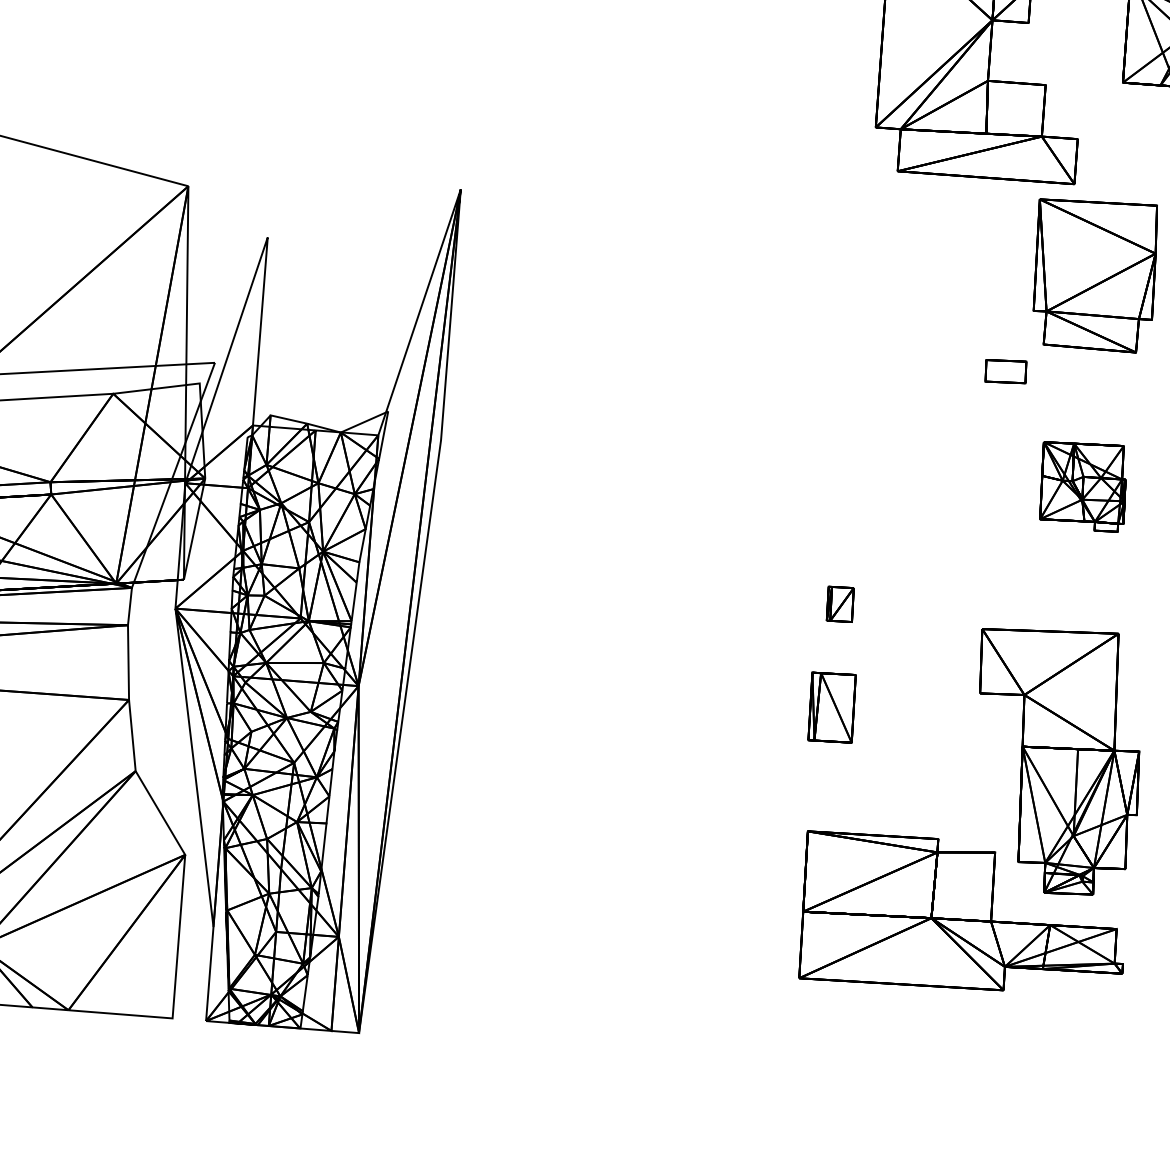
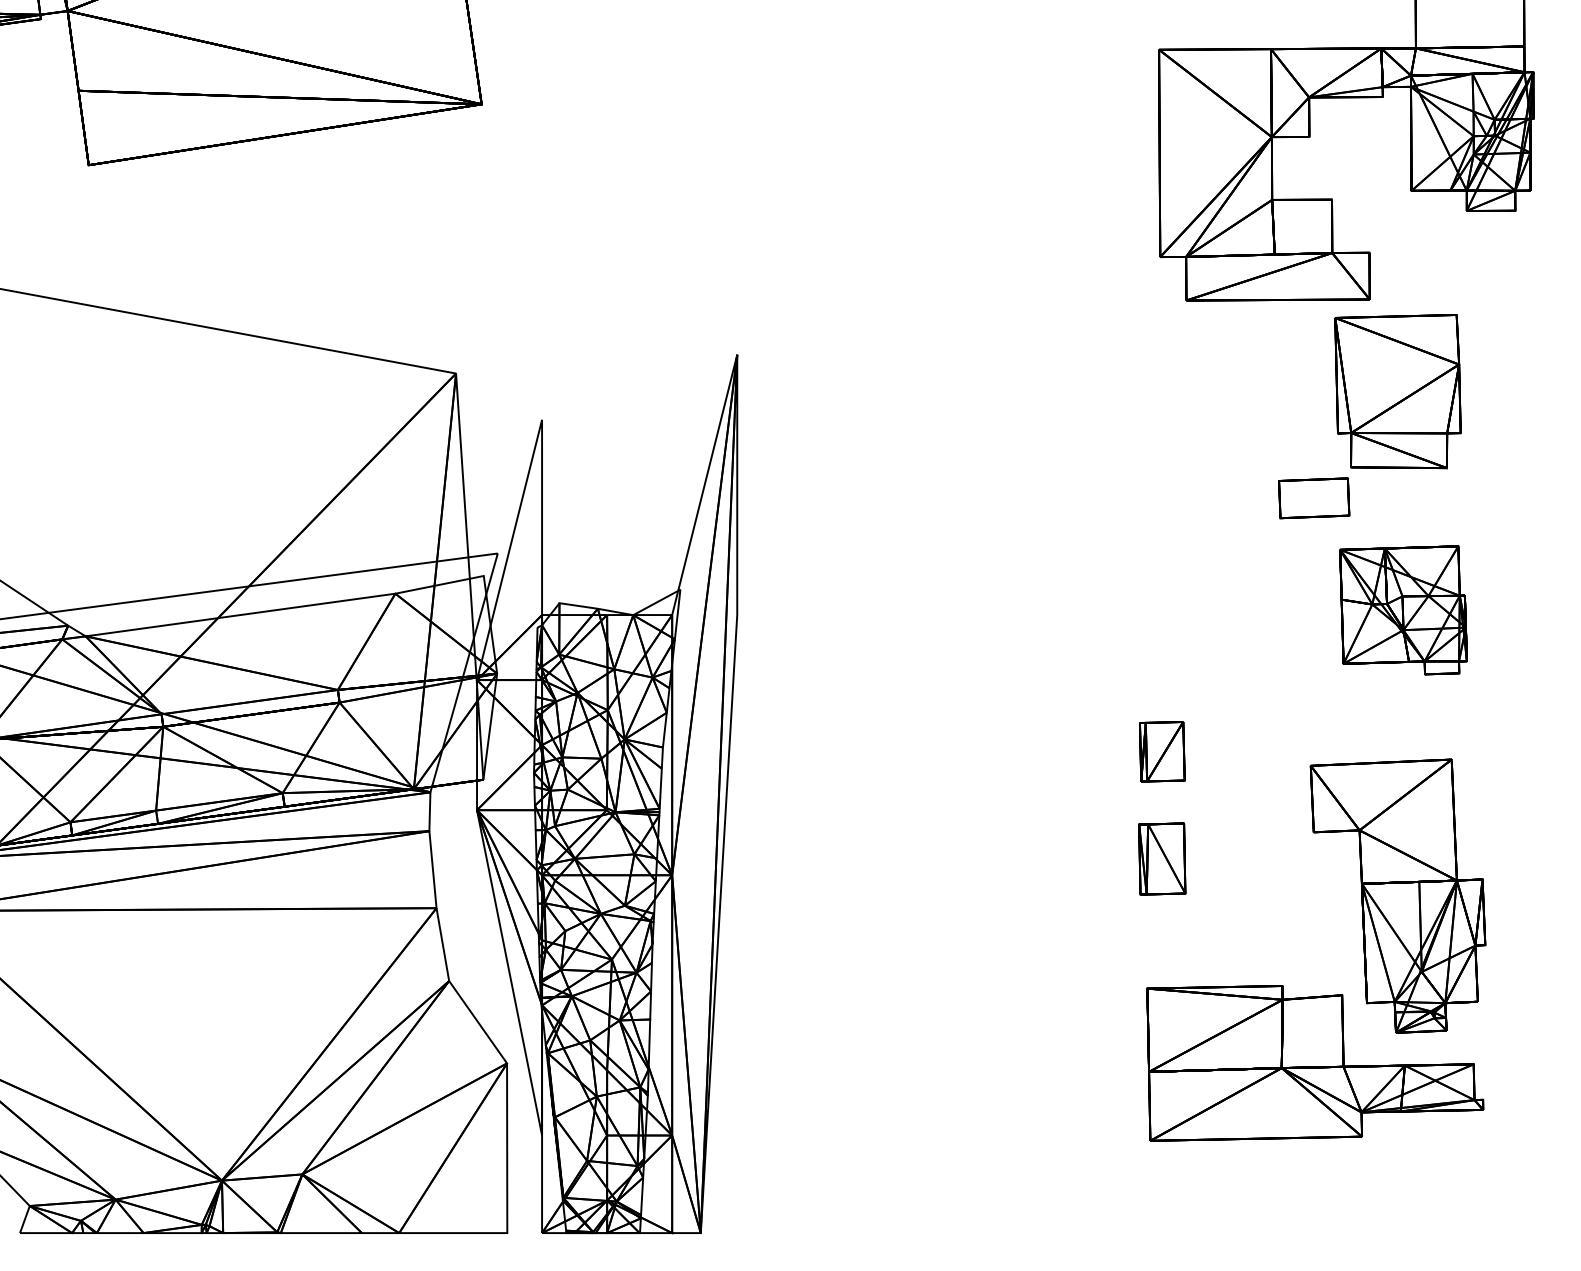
part: (1006, 371) -> (1314, 498), size x1.67
part: (1083, 486) -> (1403, 610), size x1.43
part: (840, 604) -> (1162, 751), size x1.67

